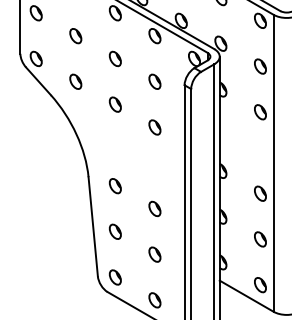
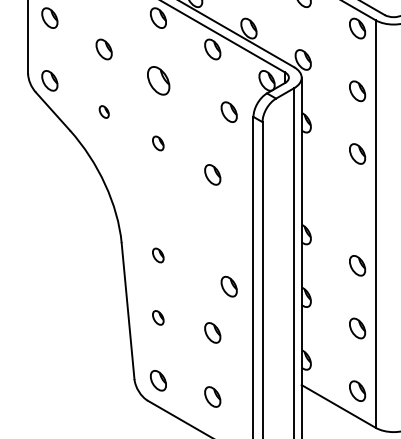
part: (114, 58) -> (157, 80), size x1.4
part: (75, 81) -> (103, 111), size x0.6
part: (154, 81) -> (228, 111), moved
part: (114, 104) -> (157, 143), size x0.7
part: (114, 186) -> (157, 255), size x0.7
part: (154, 208) -> (228, 286), moved
part: (114, 231) -> (157, 317), size x0.7
part: (154, 254) -> (212, 332), moved
part: (154, 300) -> (212, 397), moved

